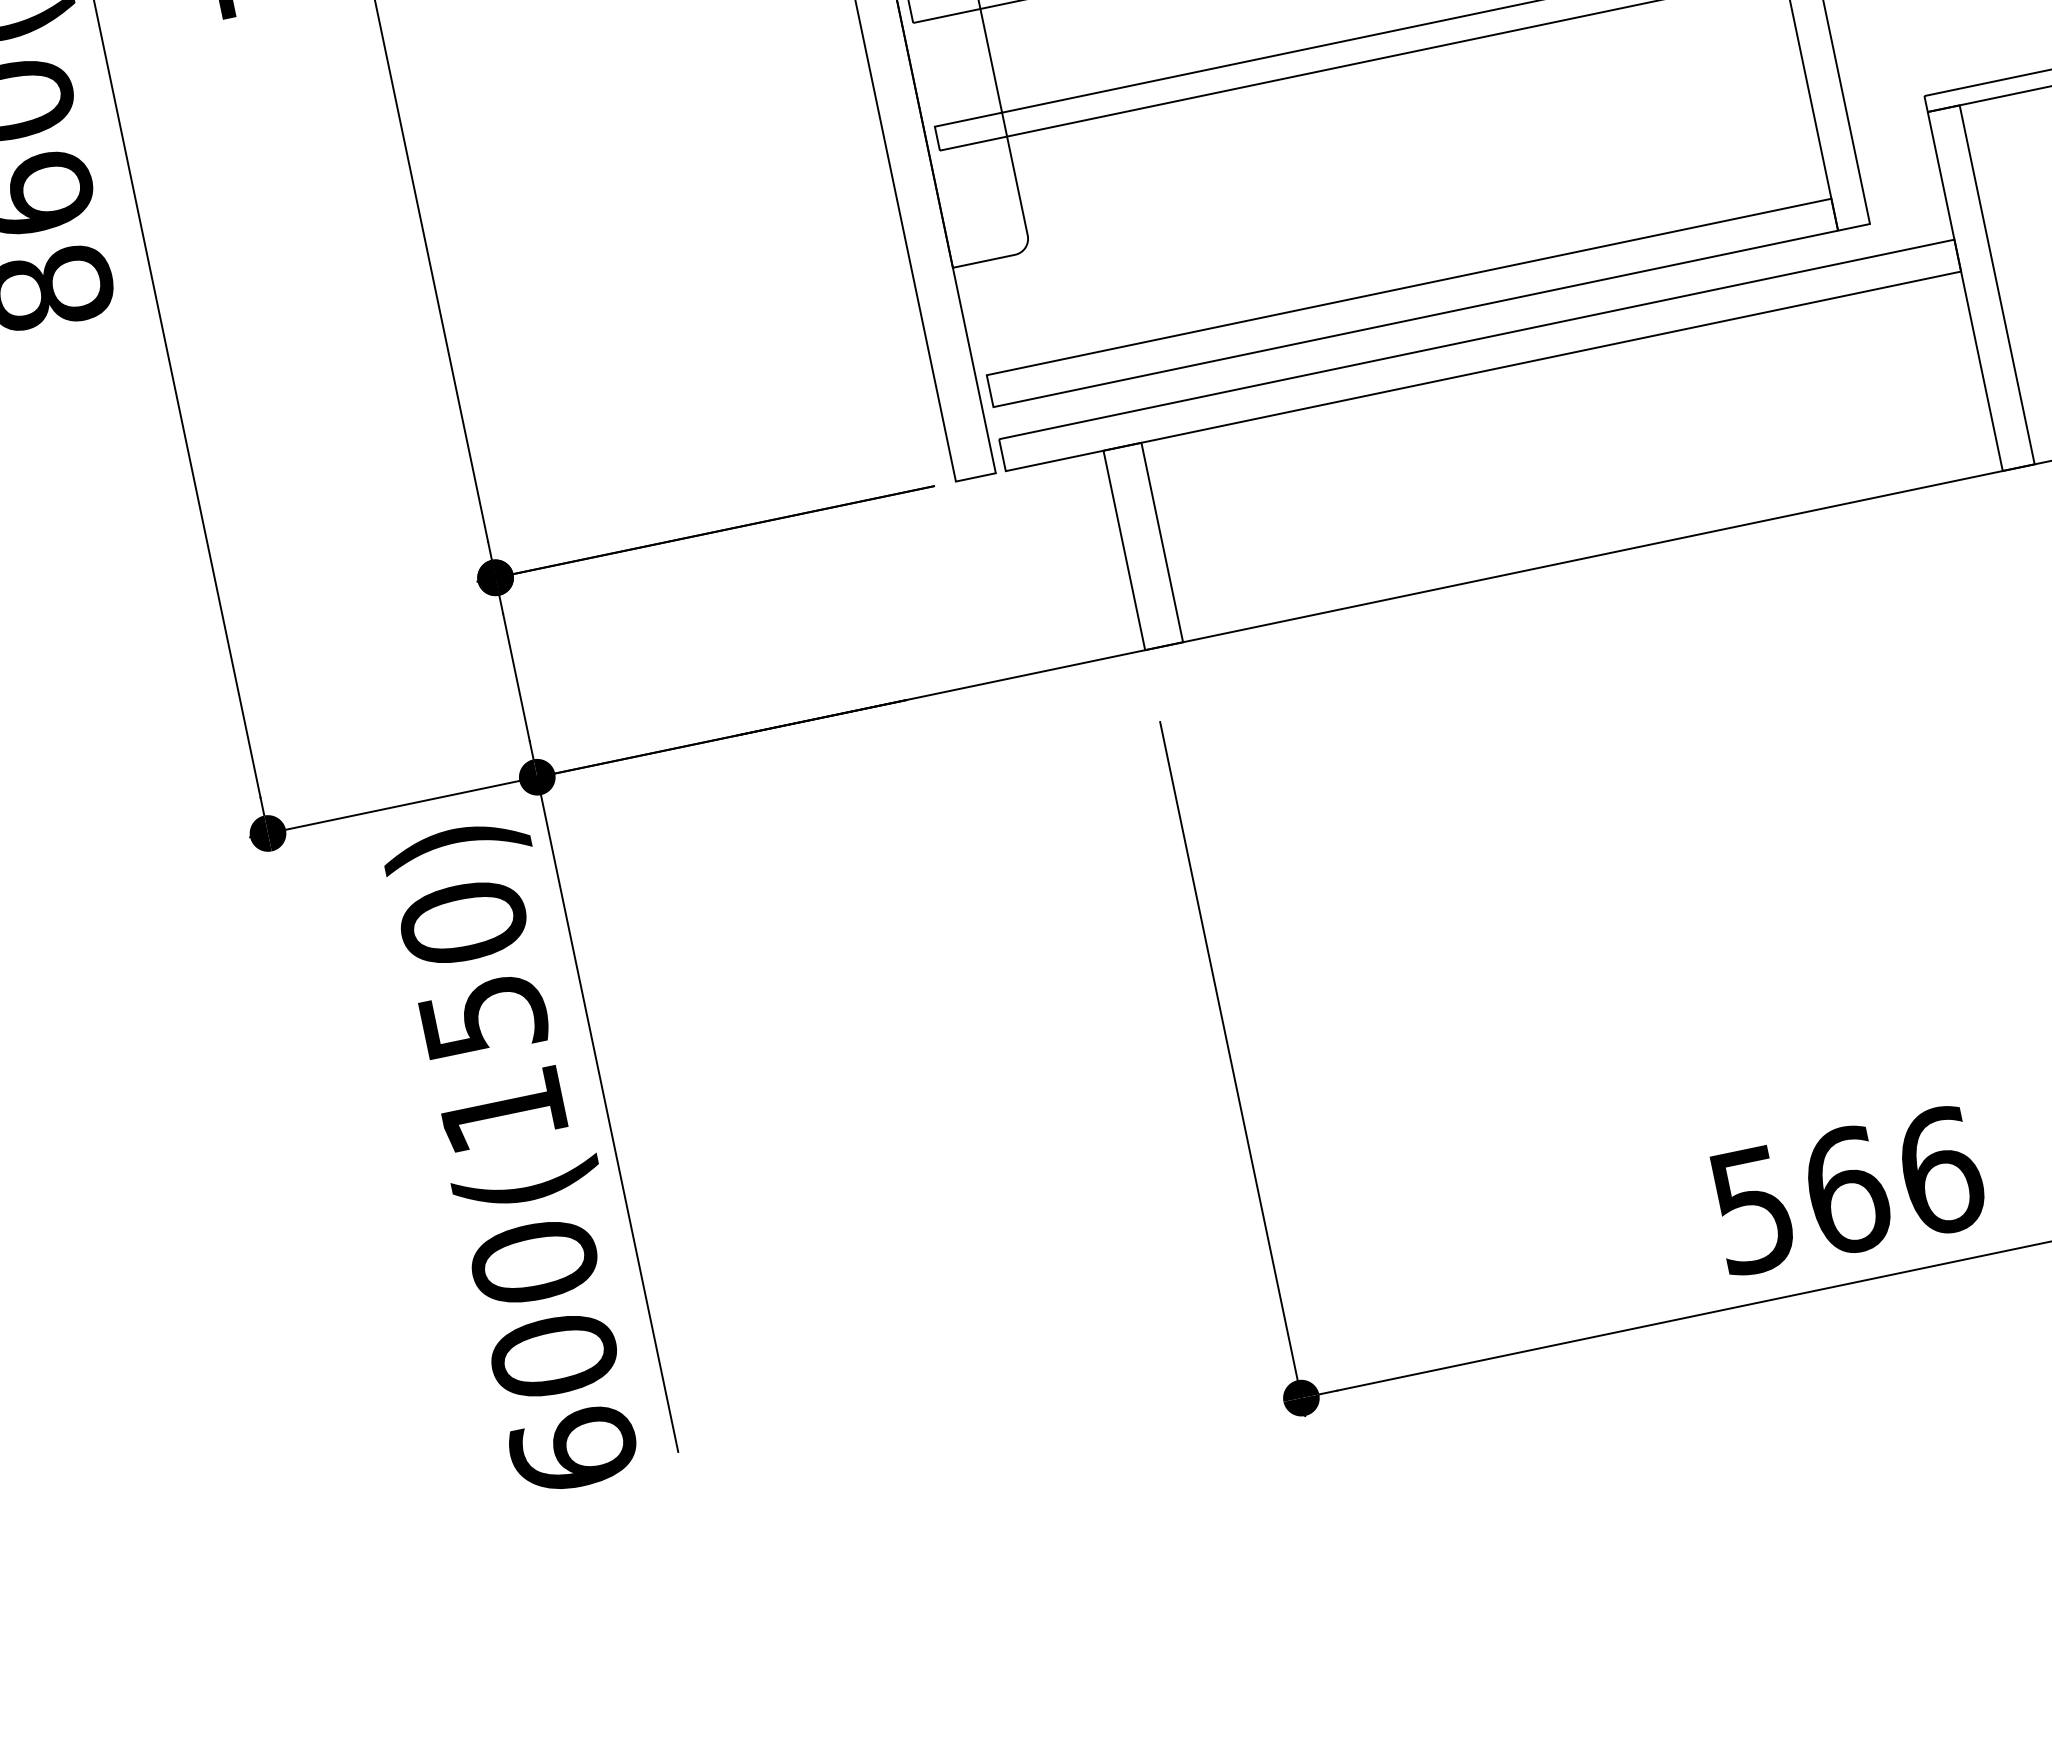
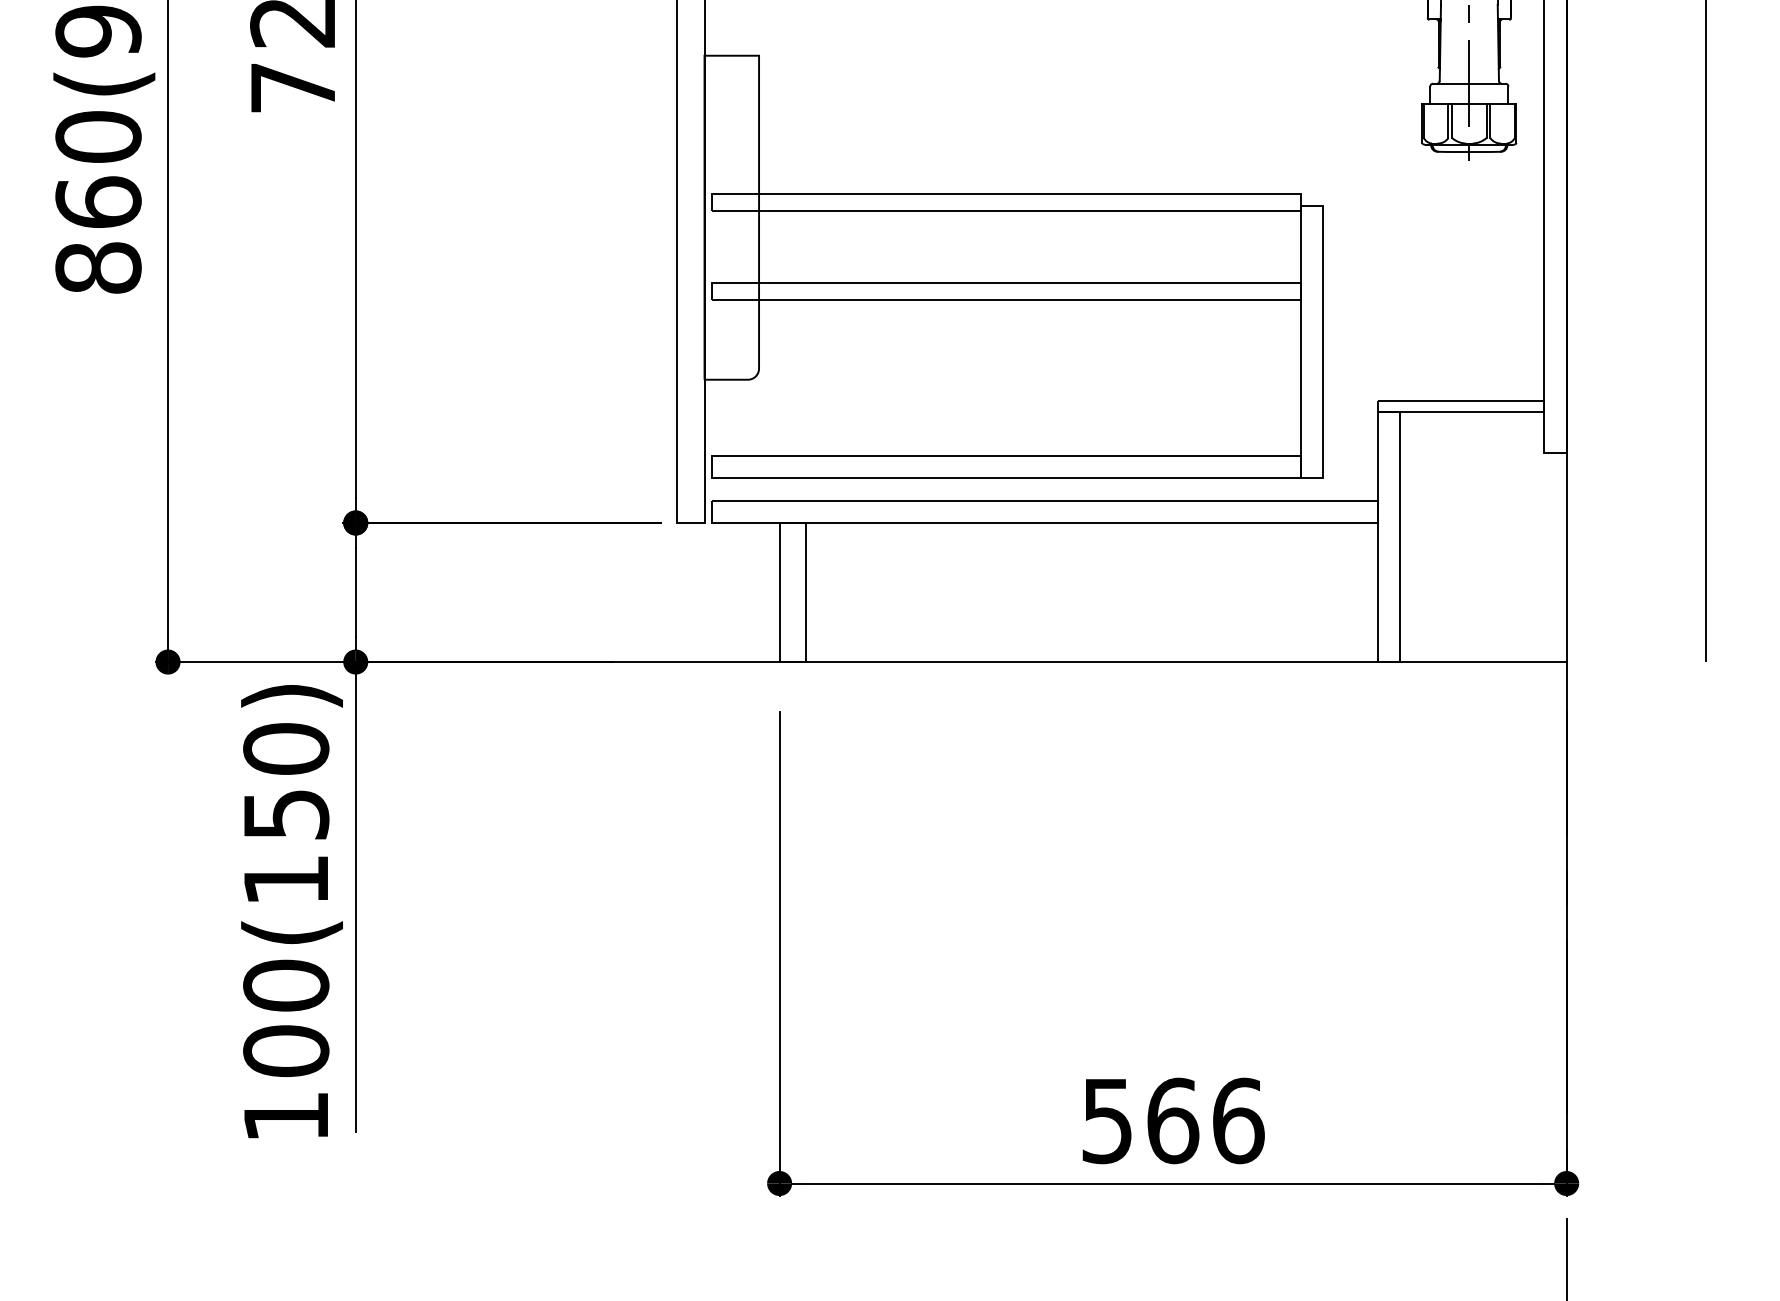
text: (574, 1449) -> (286, 1116), 600(150) -> 100(150)

